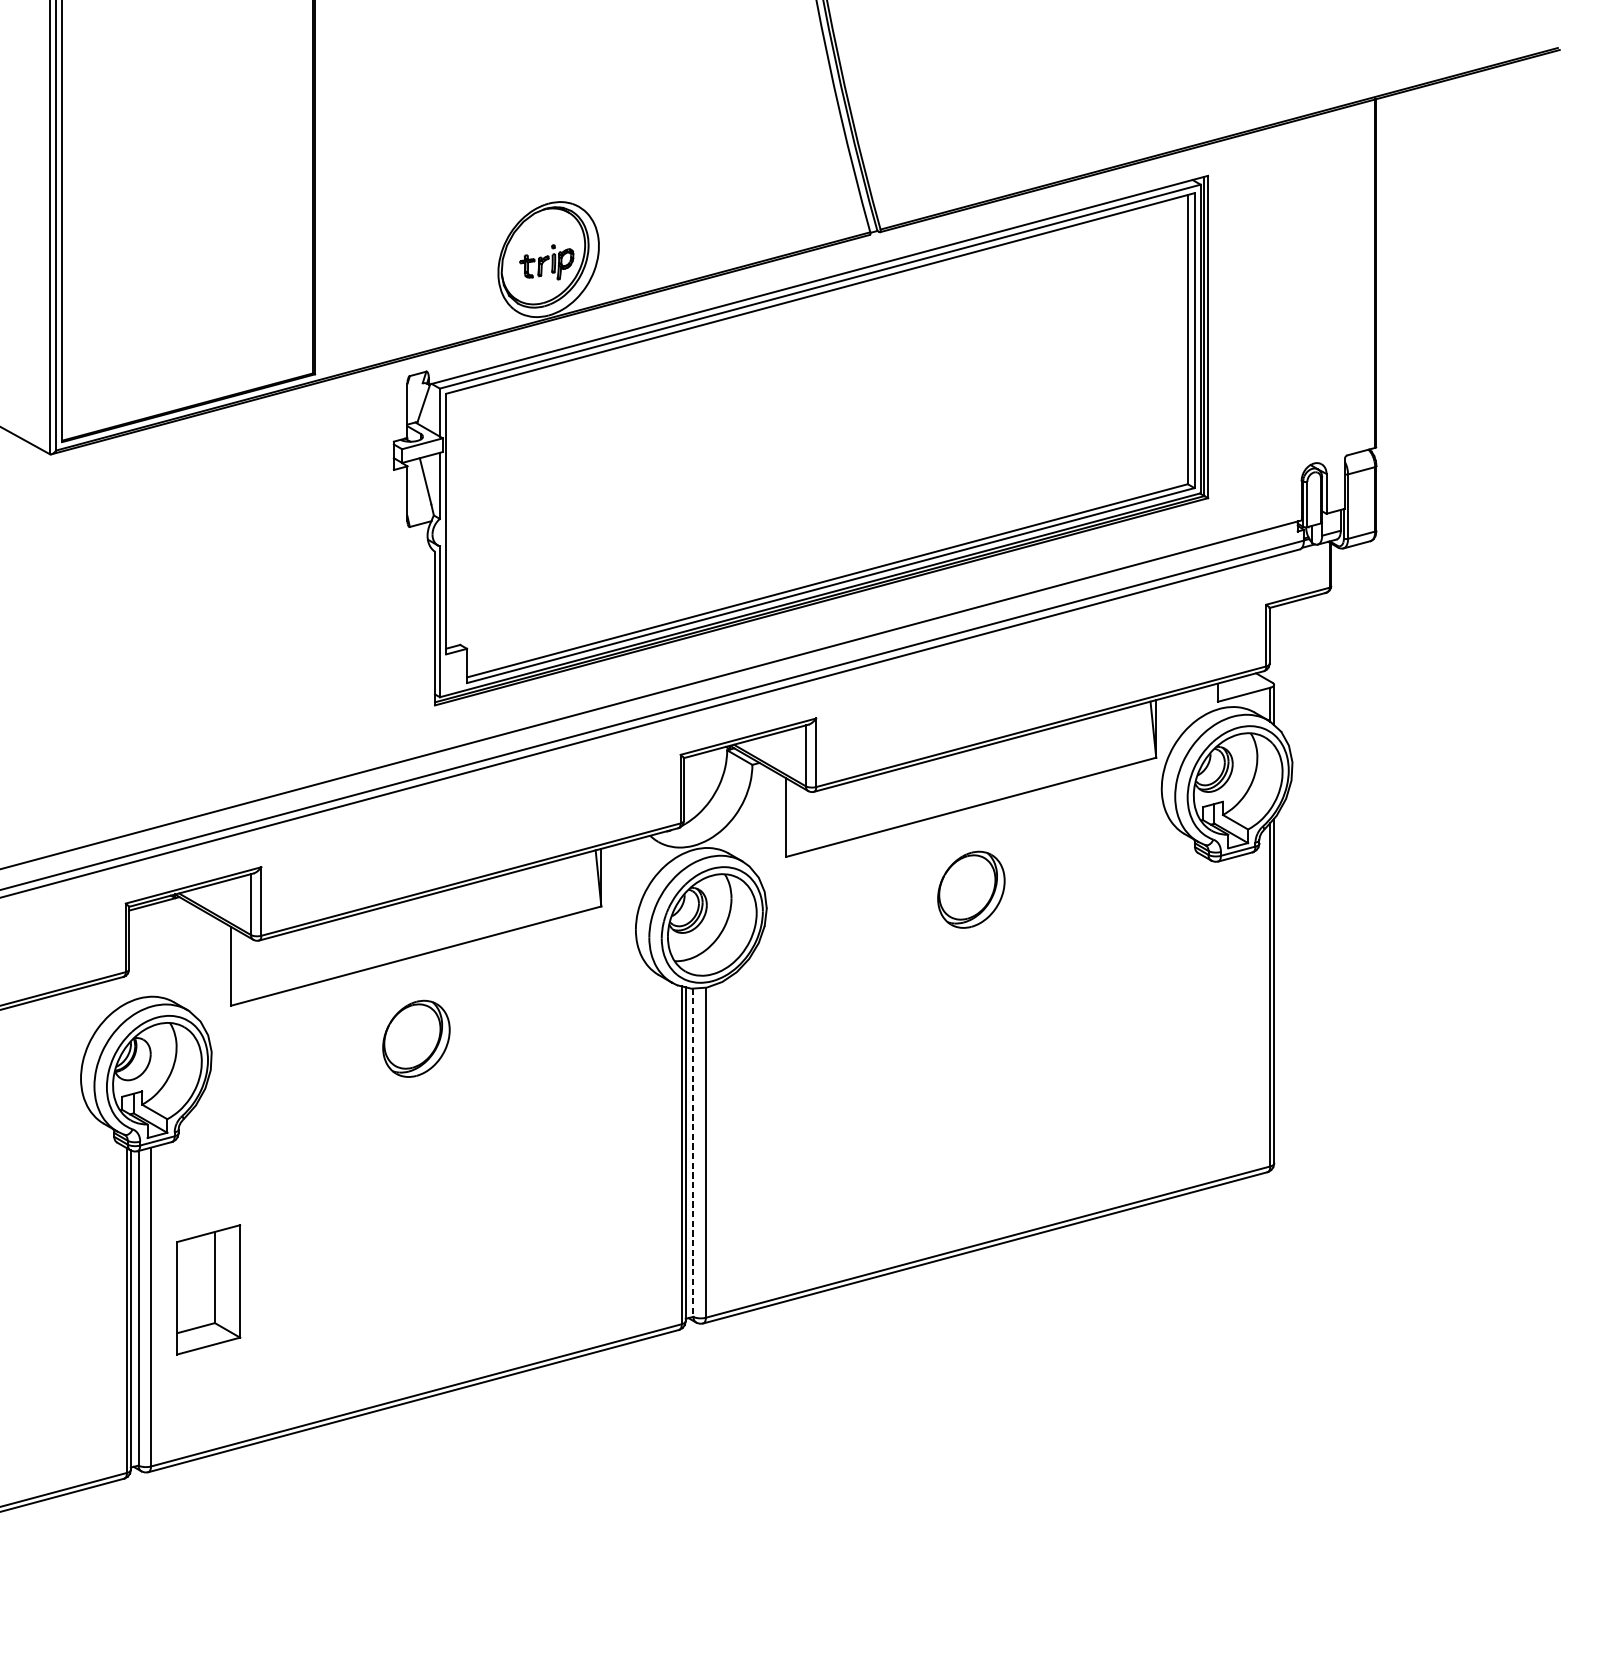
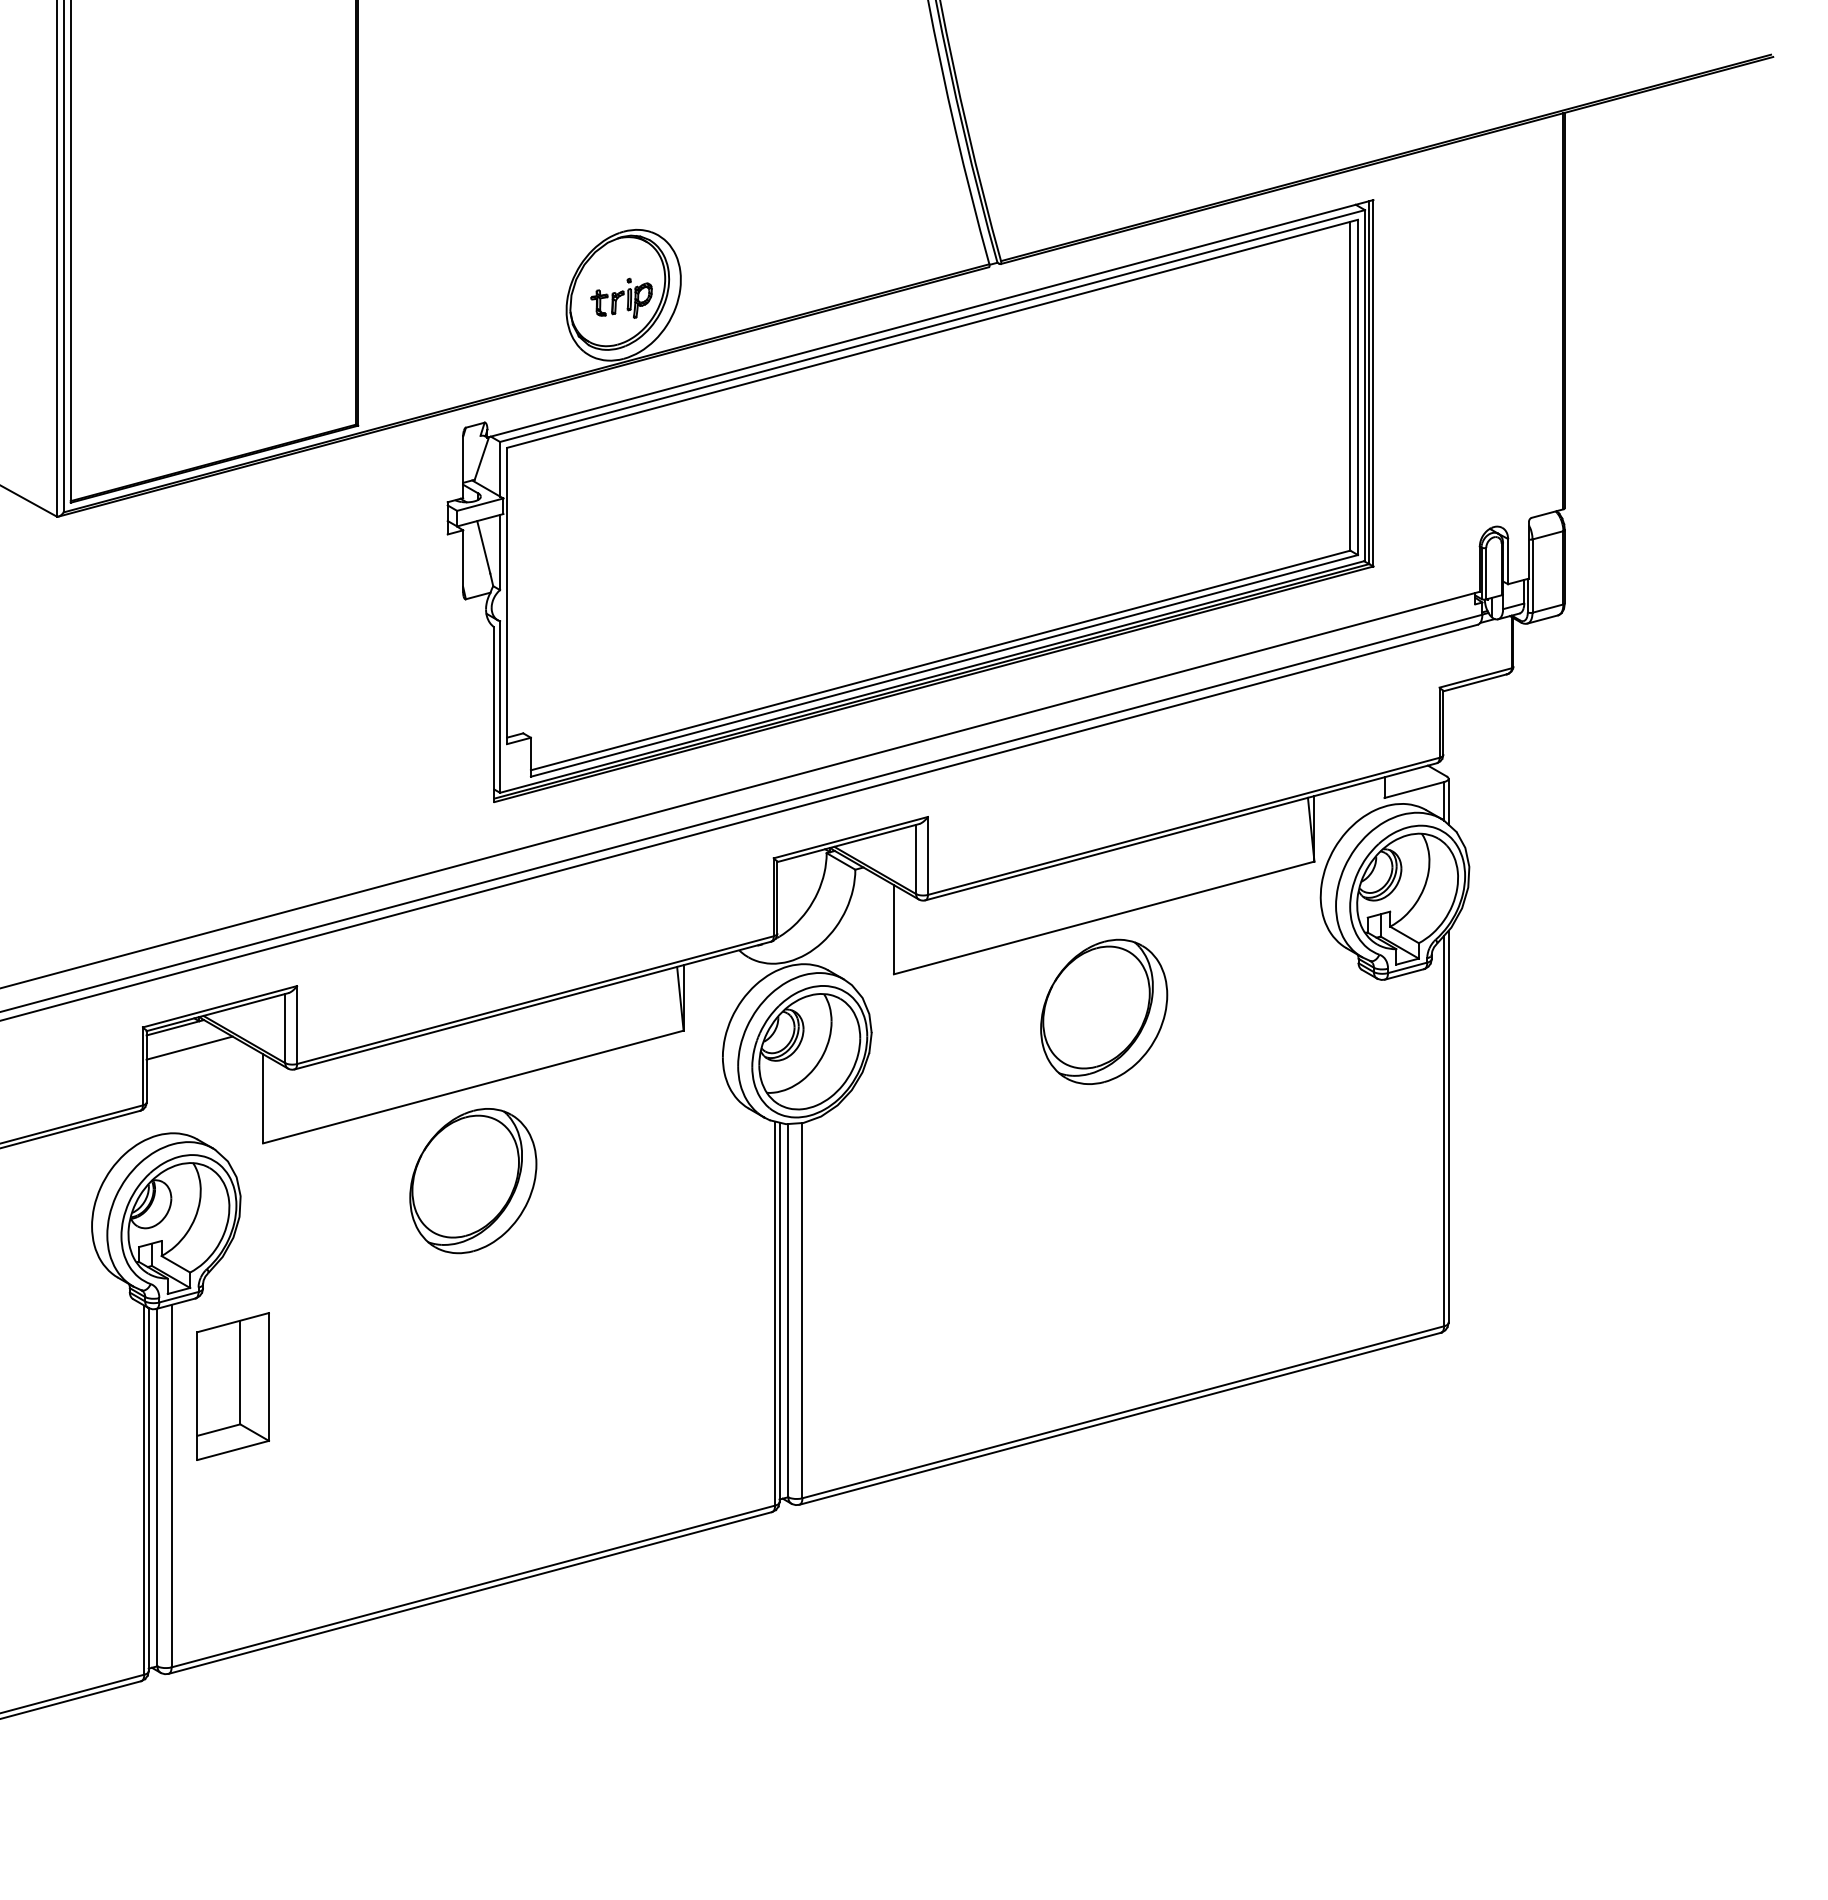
part: (971, 889) -> (1104, 1011), size x1.67
line: (166, 921) -> (189, 1047), added
part: (416, 1039) -> (473, 1181), size x1.67
line: (693, 1152) -> (788, 1310), dashed -> solid
part: (208, 1289) -> (232, 1386), moved

